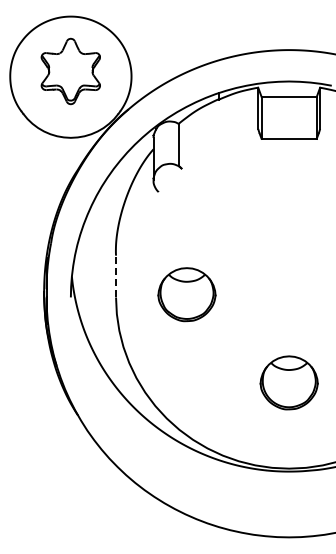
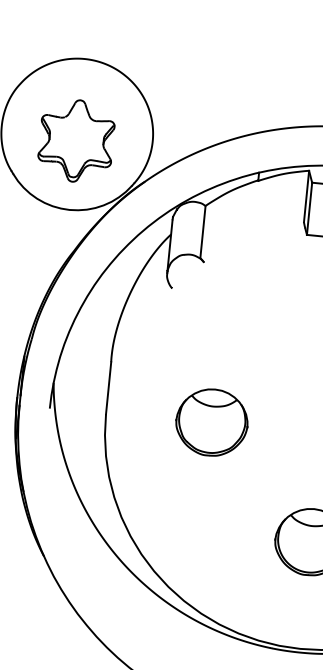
part: (70, 71) -> (76, 140), moved
line: (116, 276) -> (109, 388), dashed -> solid
part: (186, 294) -> (211, 422), moved

